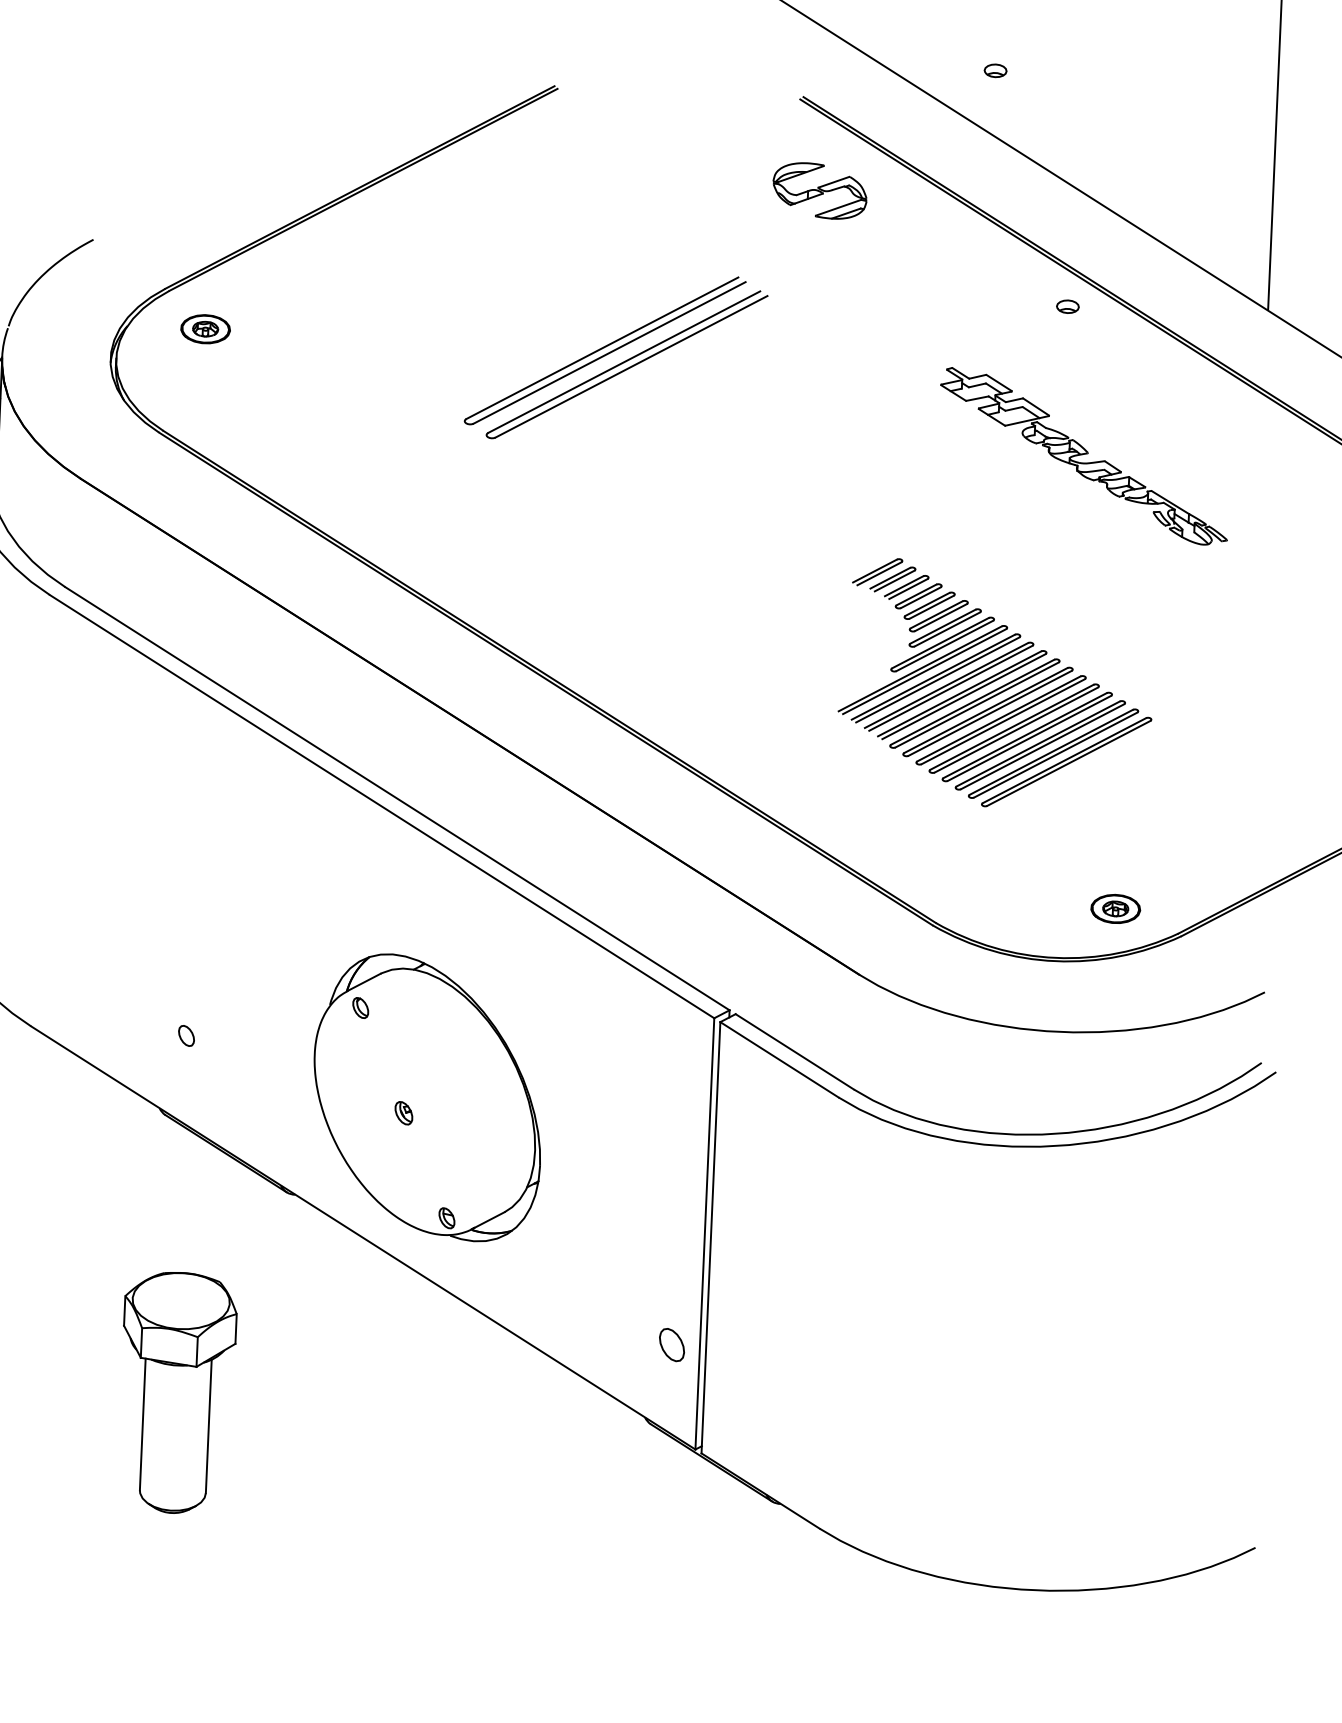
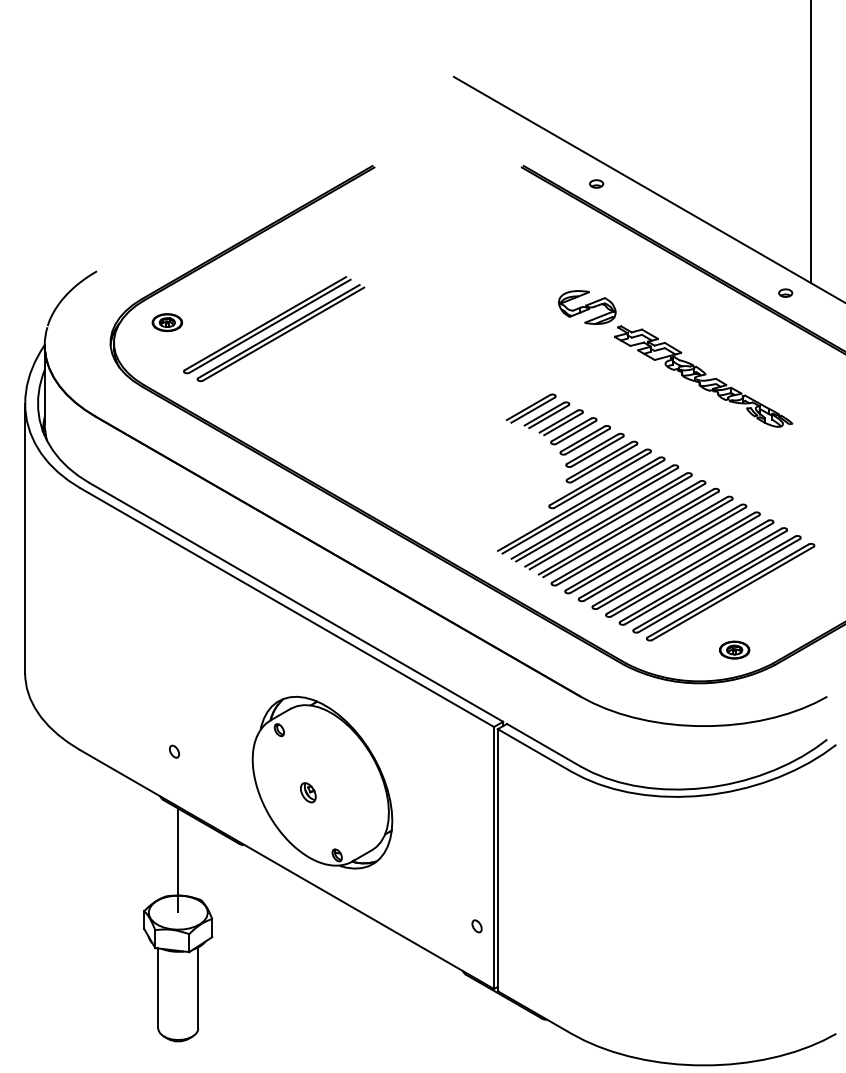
part: (995, 69) -> (596, 183), moved
part: (820, 190) -> (587, 307), moved
part: (1067, 305) -> (785, 292), moved
part: (616, 358) -> (274, 329), moved
part: (996, 685) -> (656, 517), size x1.67
part: (404, 1112) -> (308, 792), size x1.43
line: (185, 1215) -> (178, 860), added
part: (671, 1345) -> (476, 926), size x0.62

